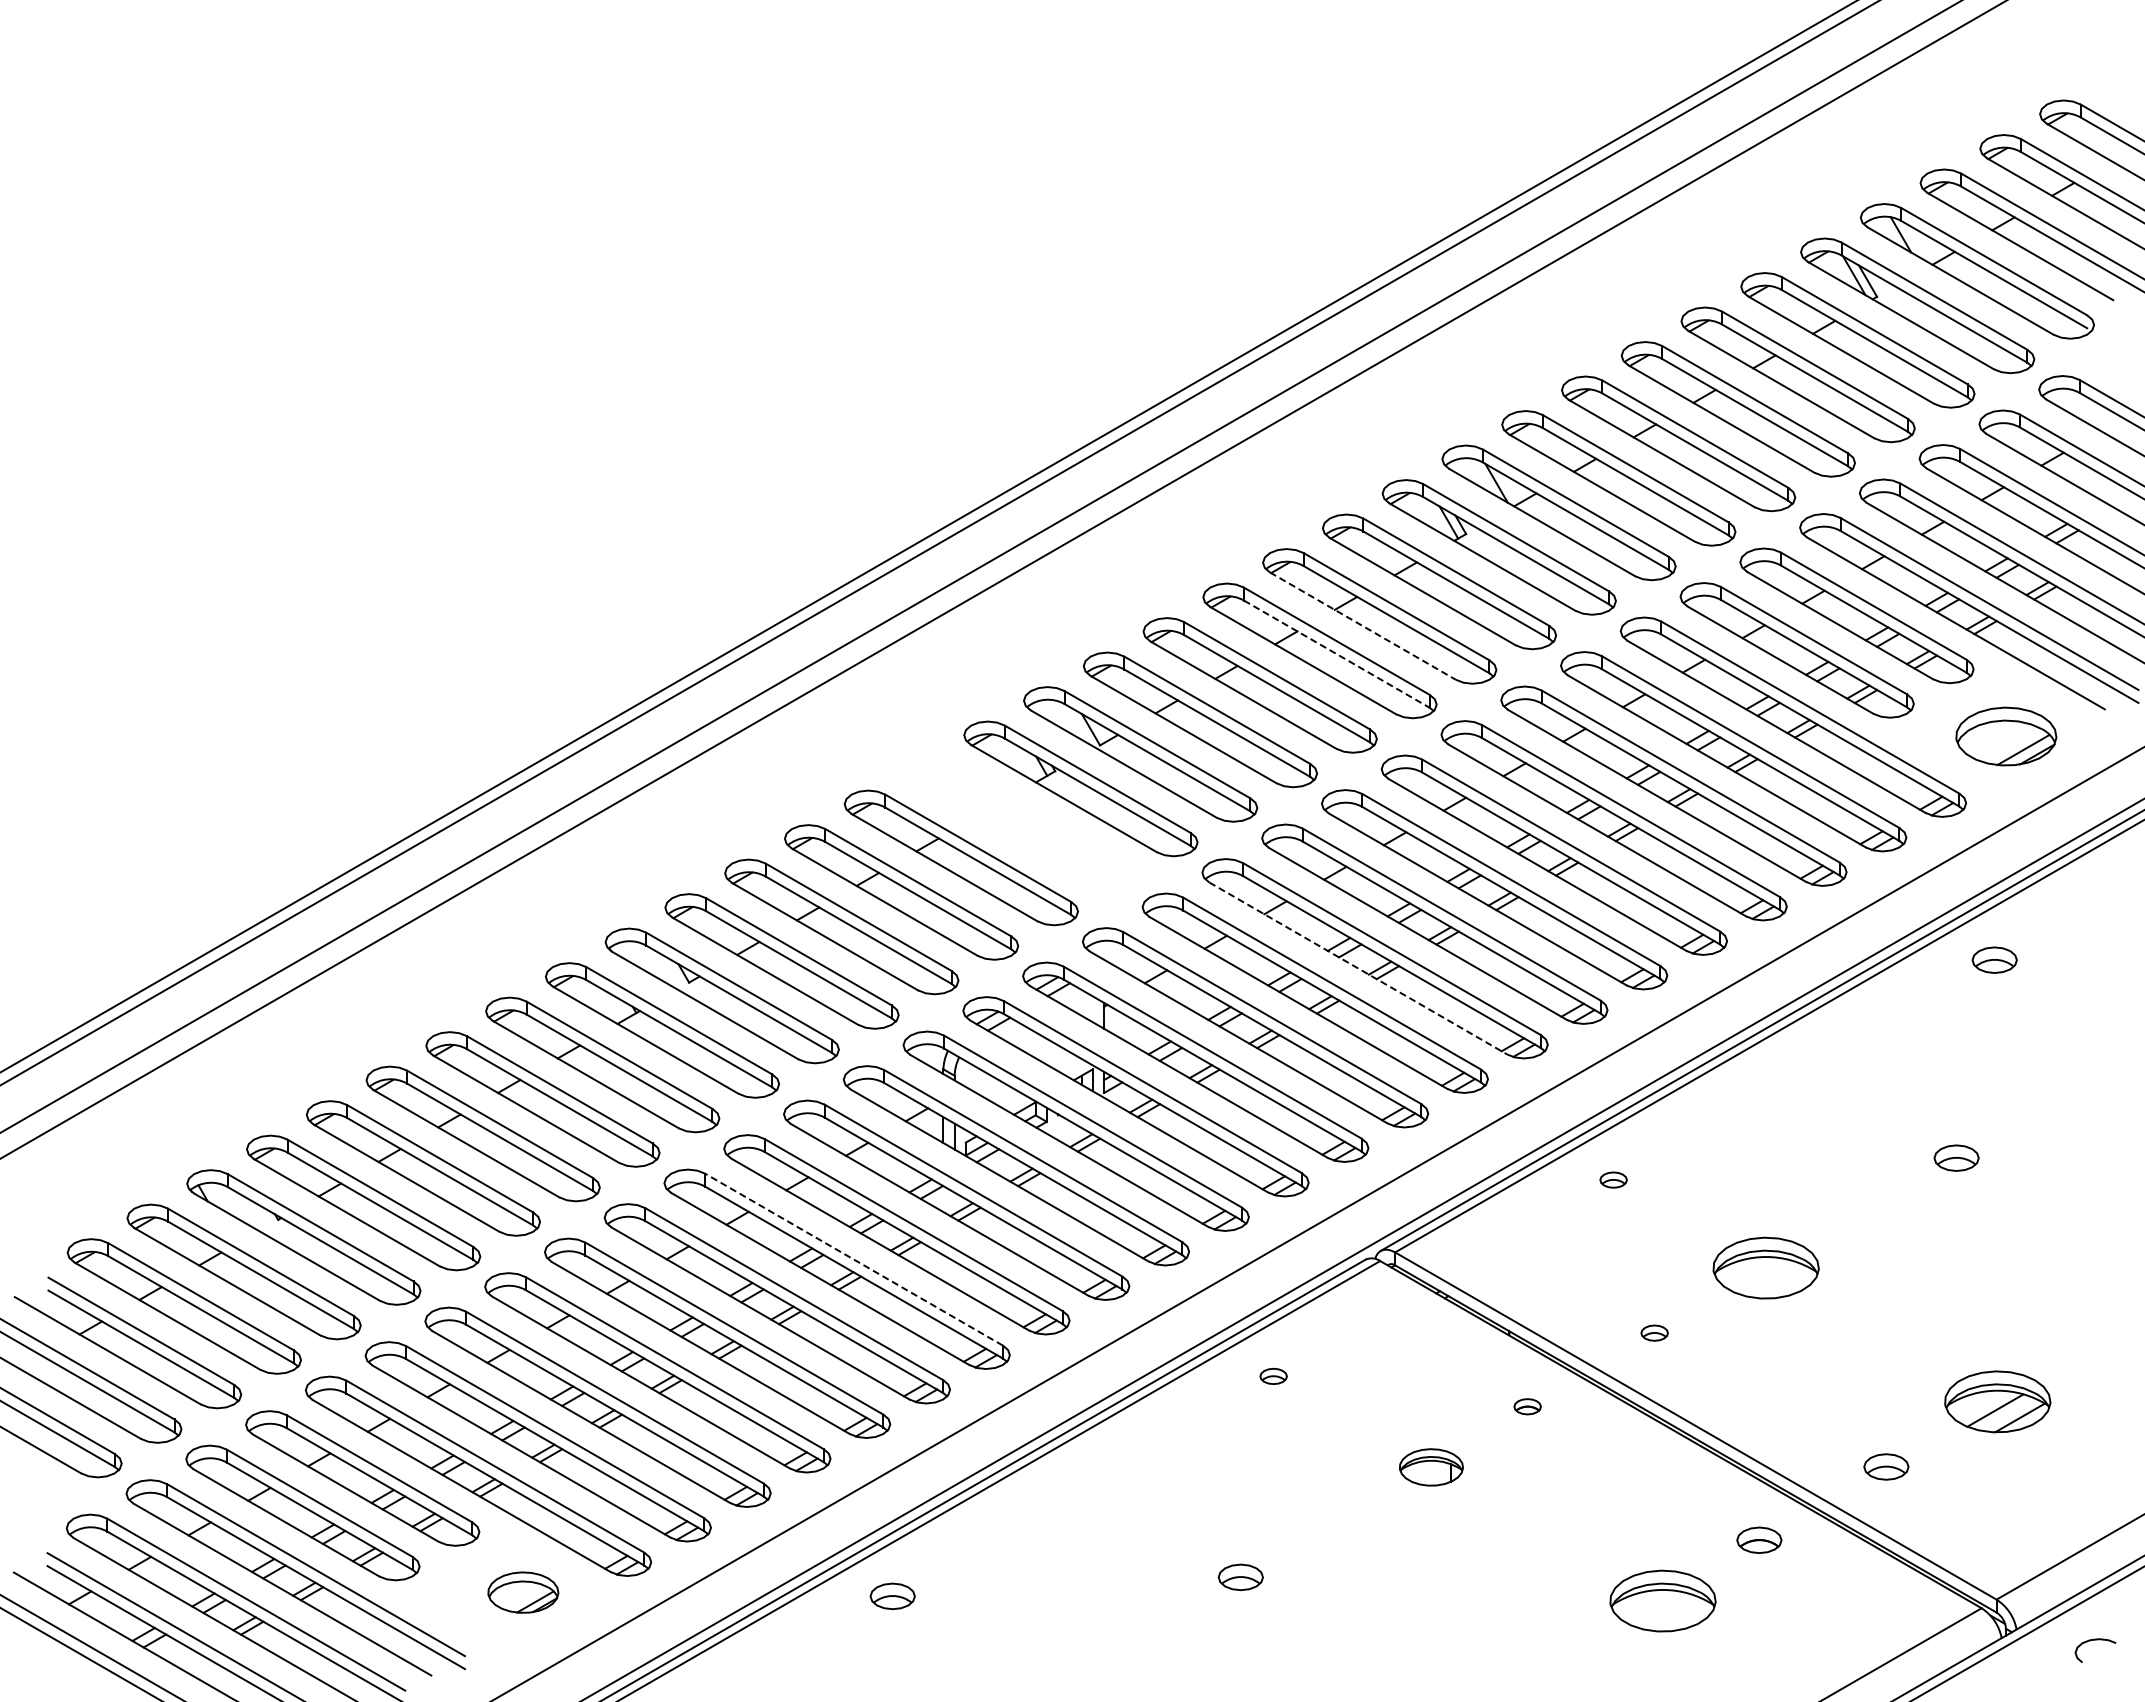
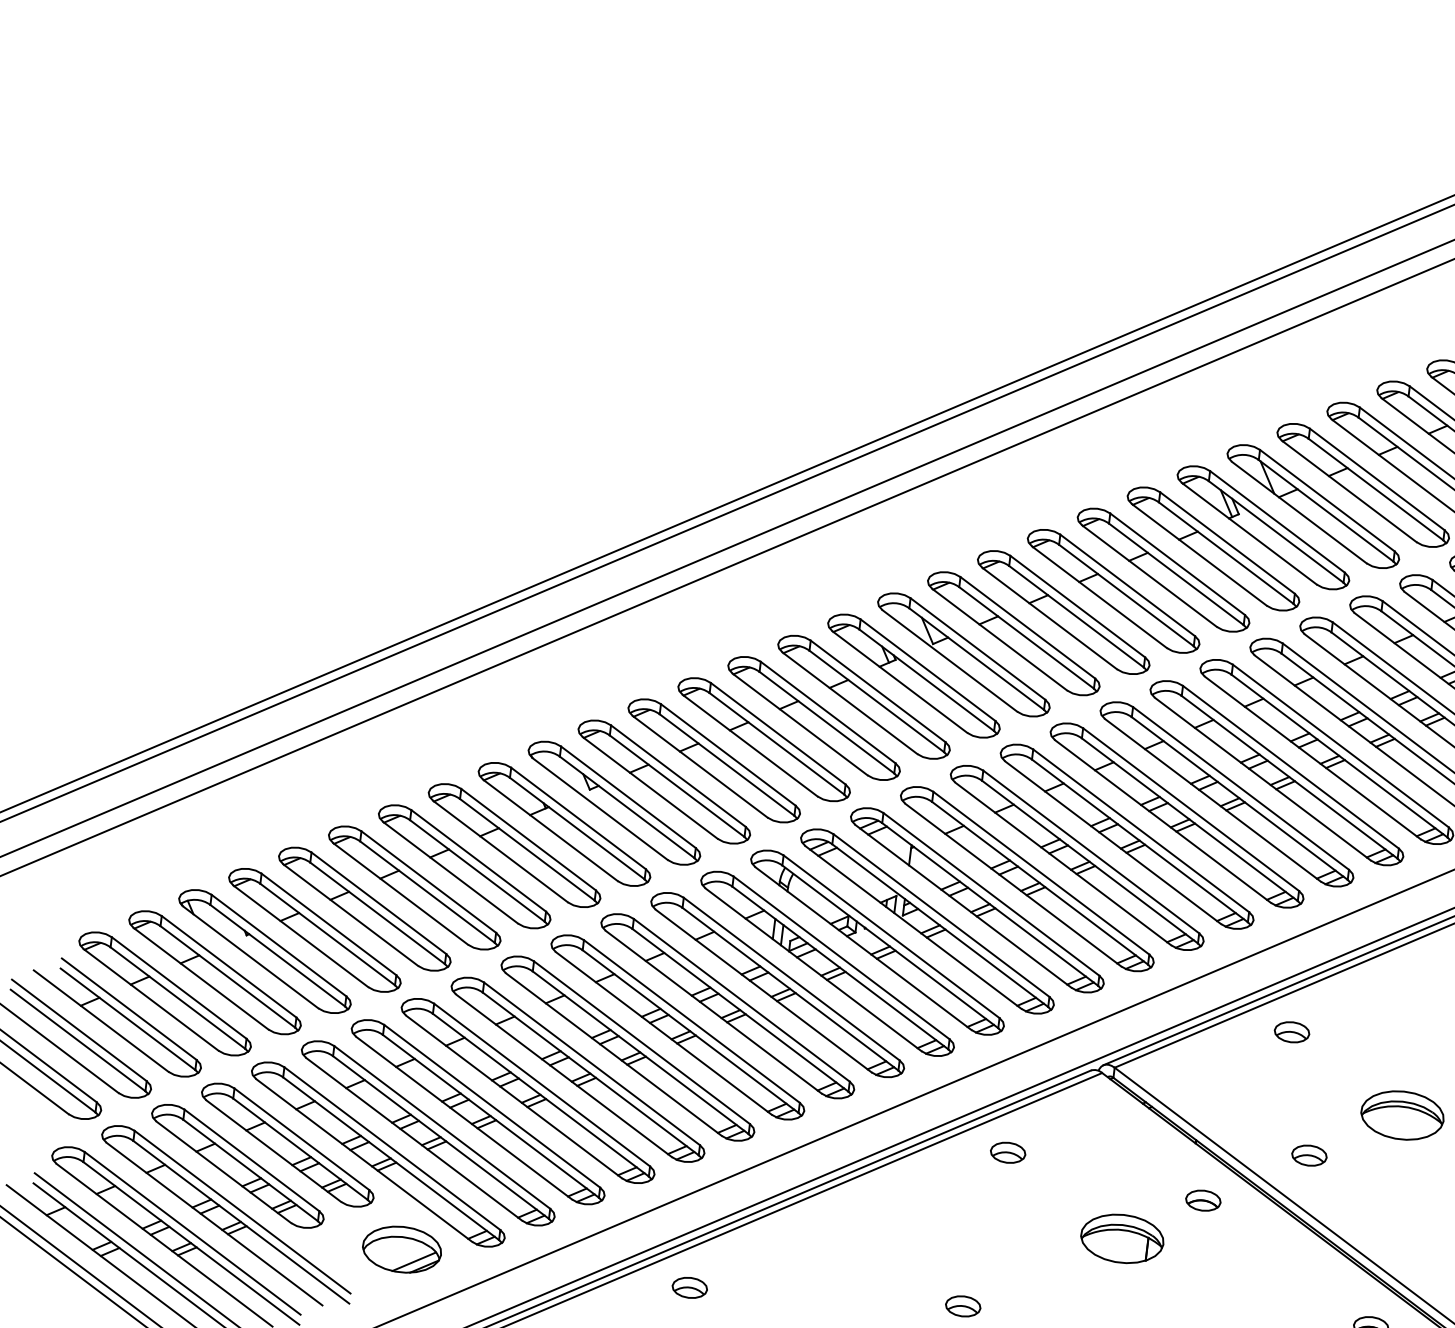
line: (1363, 626) -> (1149, 576), dashed -> solid
line: (1337, 654) -> (1126, 595), dashed -> solid
part: (1020, 823) -> (863, 697), added
line: (1358, 968) -> (1113, 842), dashed -> solid
part: (1613, 1179) -> (1291, 1031), size x1.67
line: (853, 1259) -> (691, 1021), dashed -> solid
part: (1654, 1332) -> (1309, 1155), size x1.67
part: (1273, 1376) -> (1007, 1152), size x1.67
part: (1527, 1406) -> (1203, 1200), size x1.67
part: (1431, 1467) -> (1122, 1238), size x1.67
part: (523, 1592) -> (402, 1249), size x1.43

